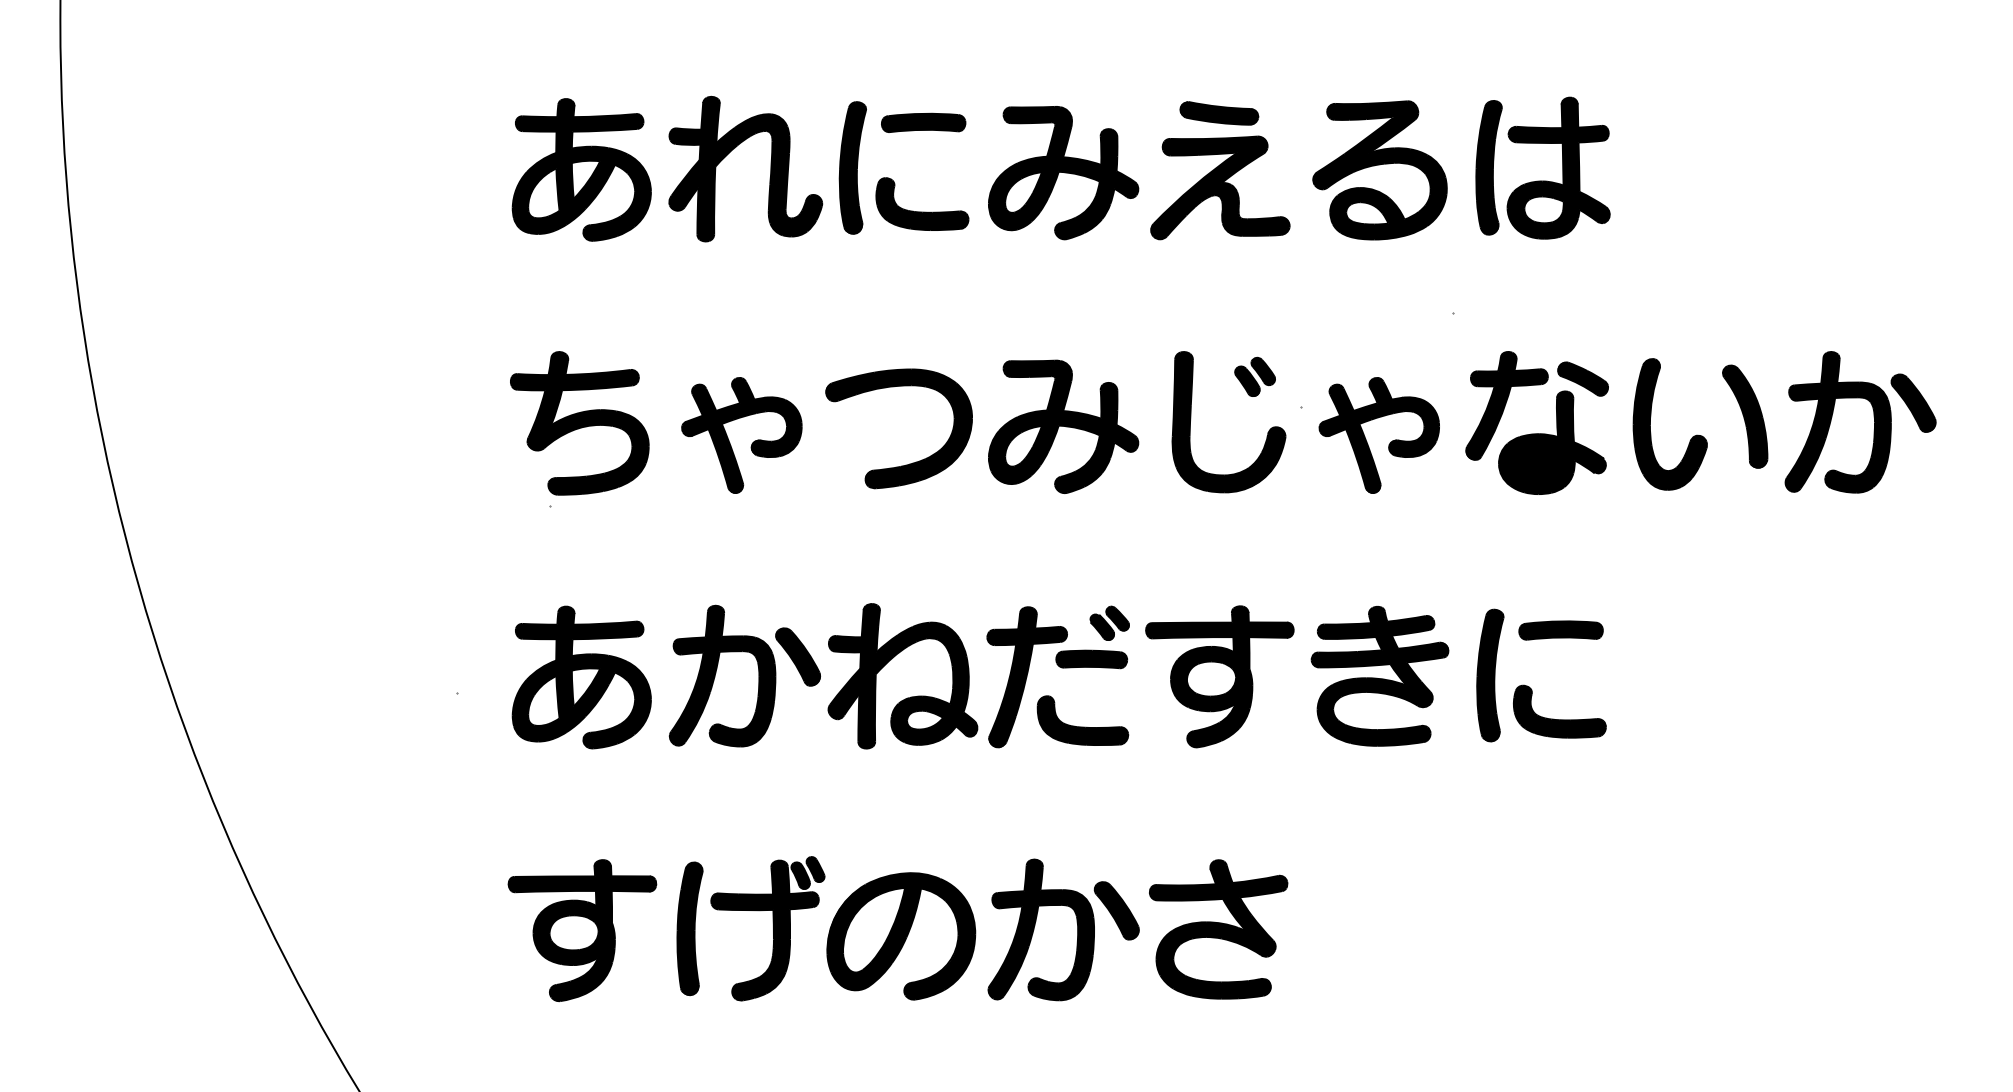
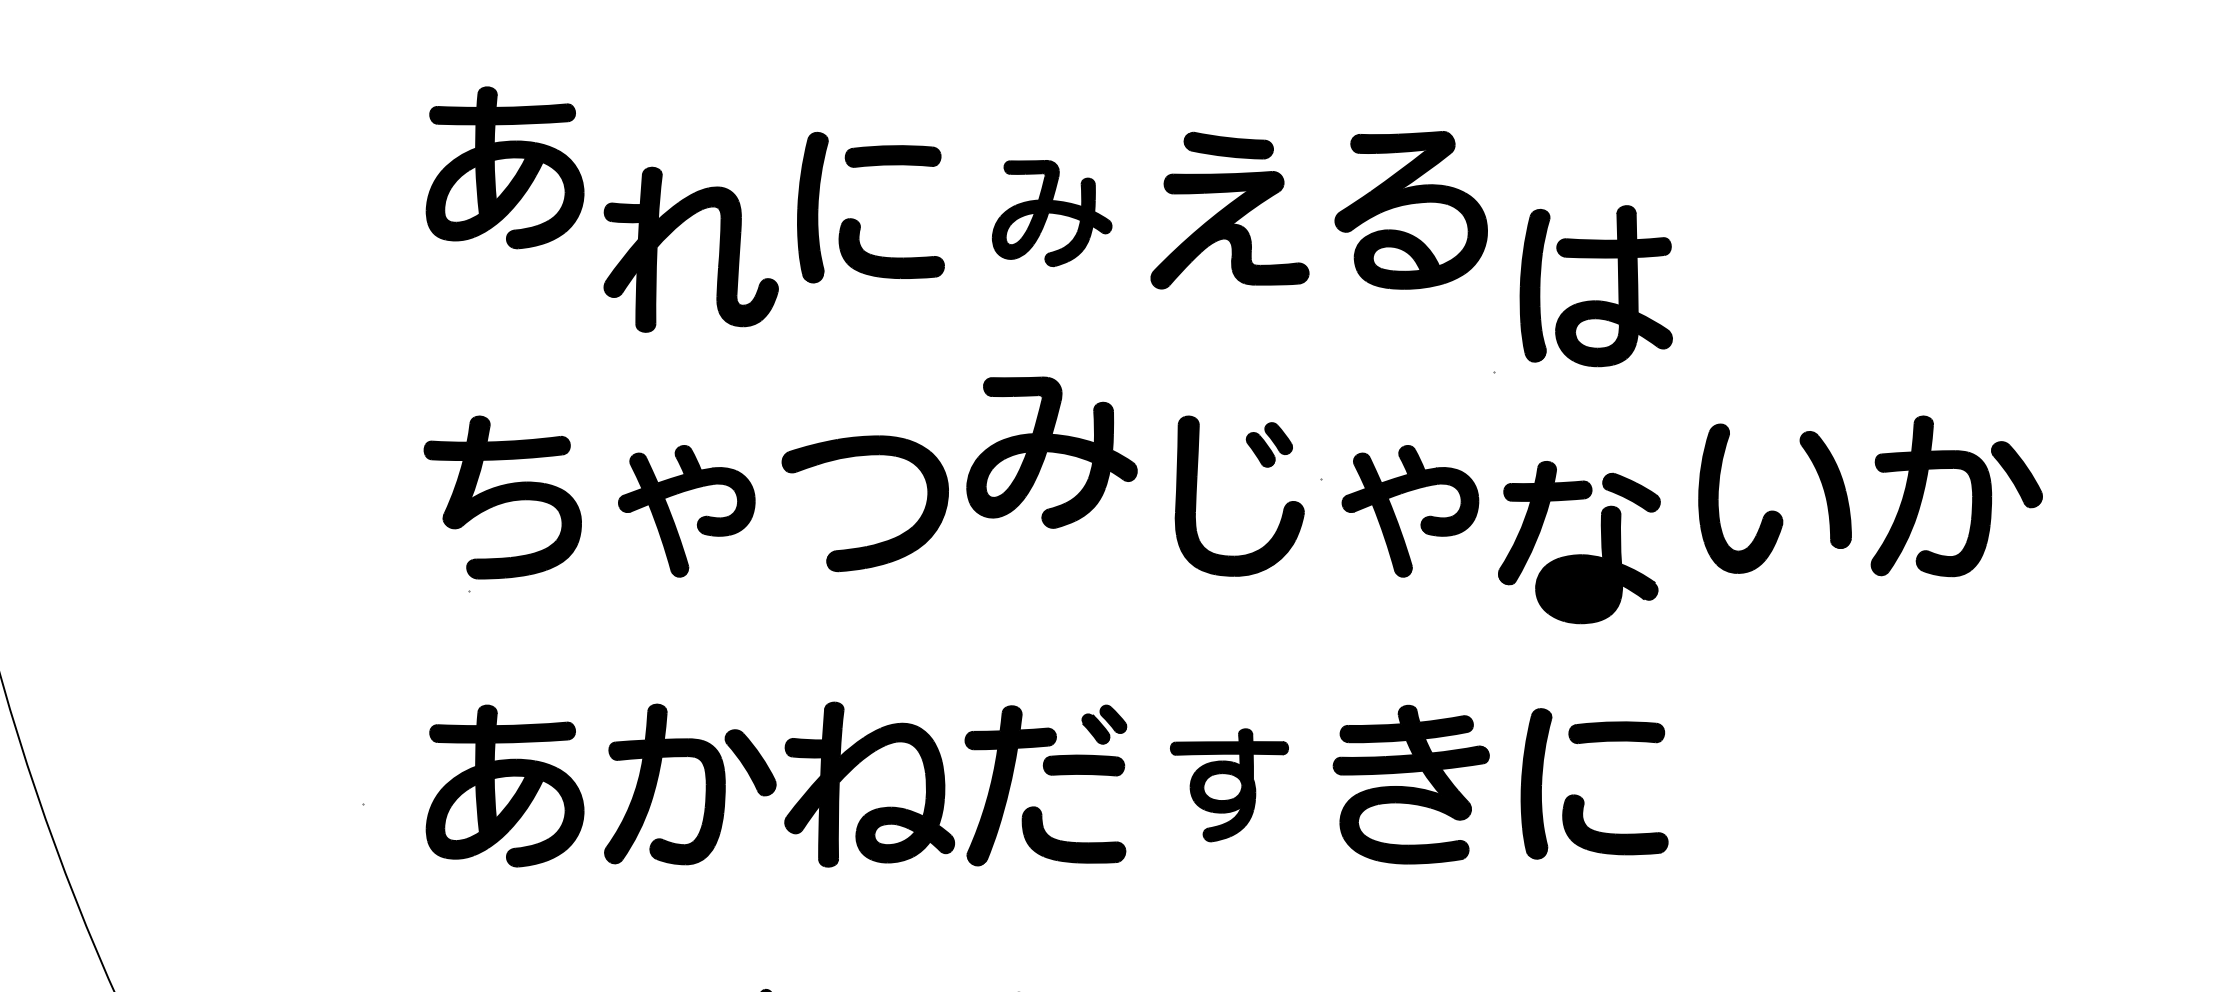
part: (730, 152) -> (673, 230), moved
part: (581, 169) -> (504, 167), moved
part: (1063, 173) -> (1051, 213), size x0.7
part: (1542, 180) -> (1595, 300), moved
part: (1063, 426) -> (1051, 452), moved
part: (1536, 433) -> (1578, 554), moved
part: (1219, 676) -> (1229, 784), size x0.7

